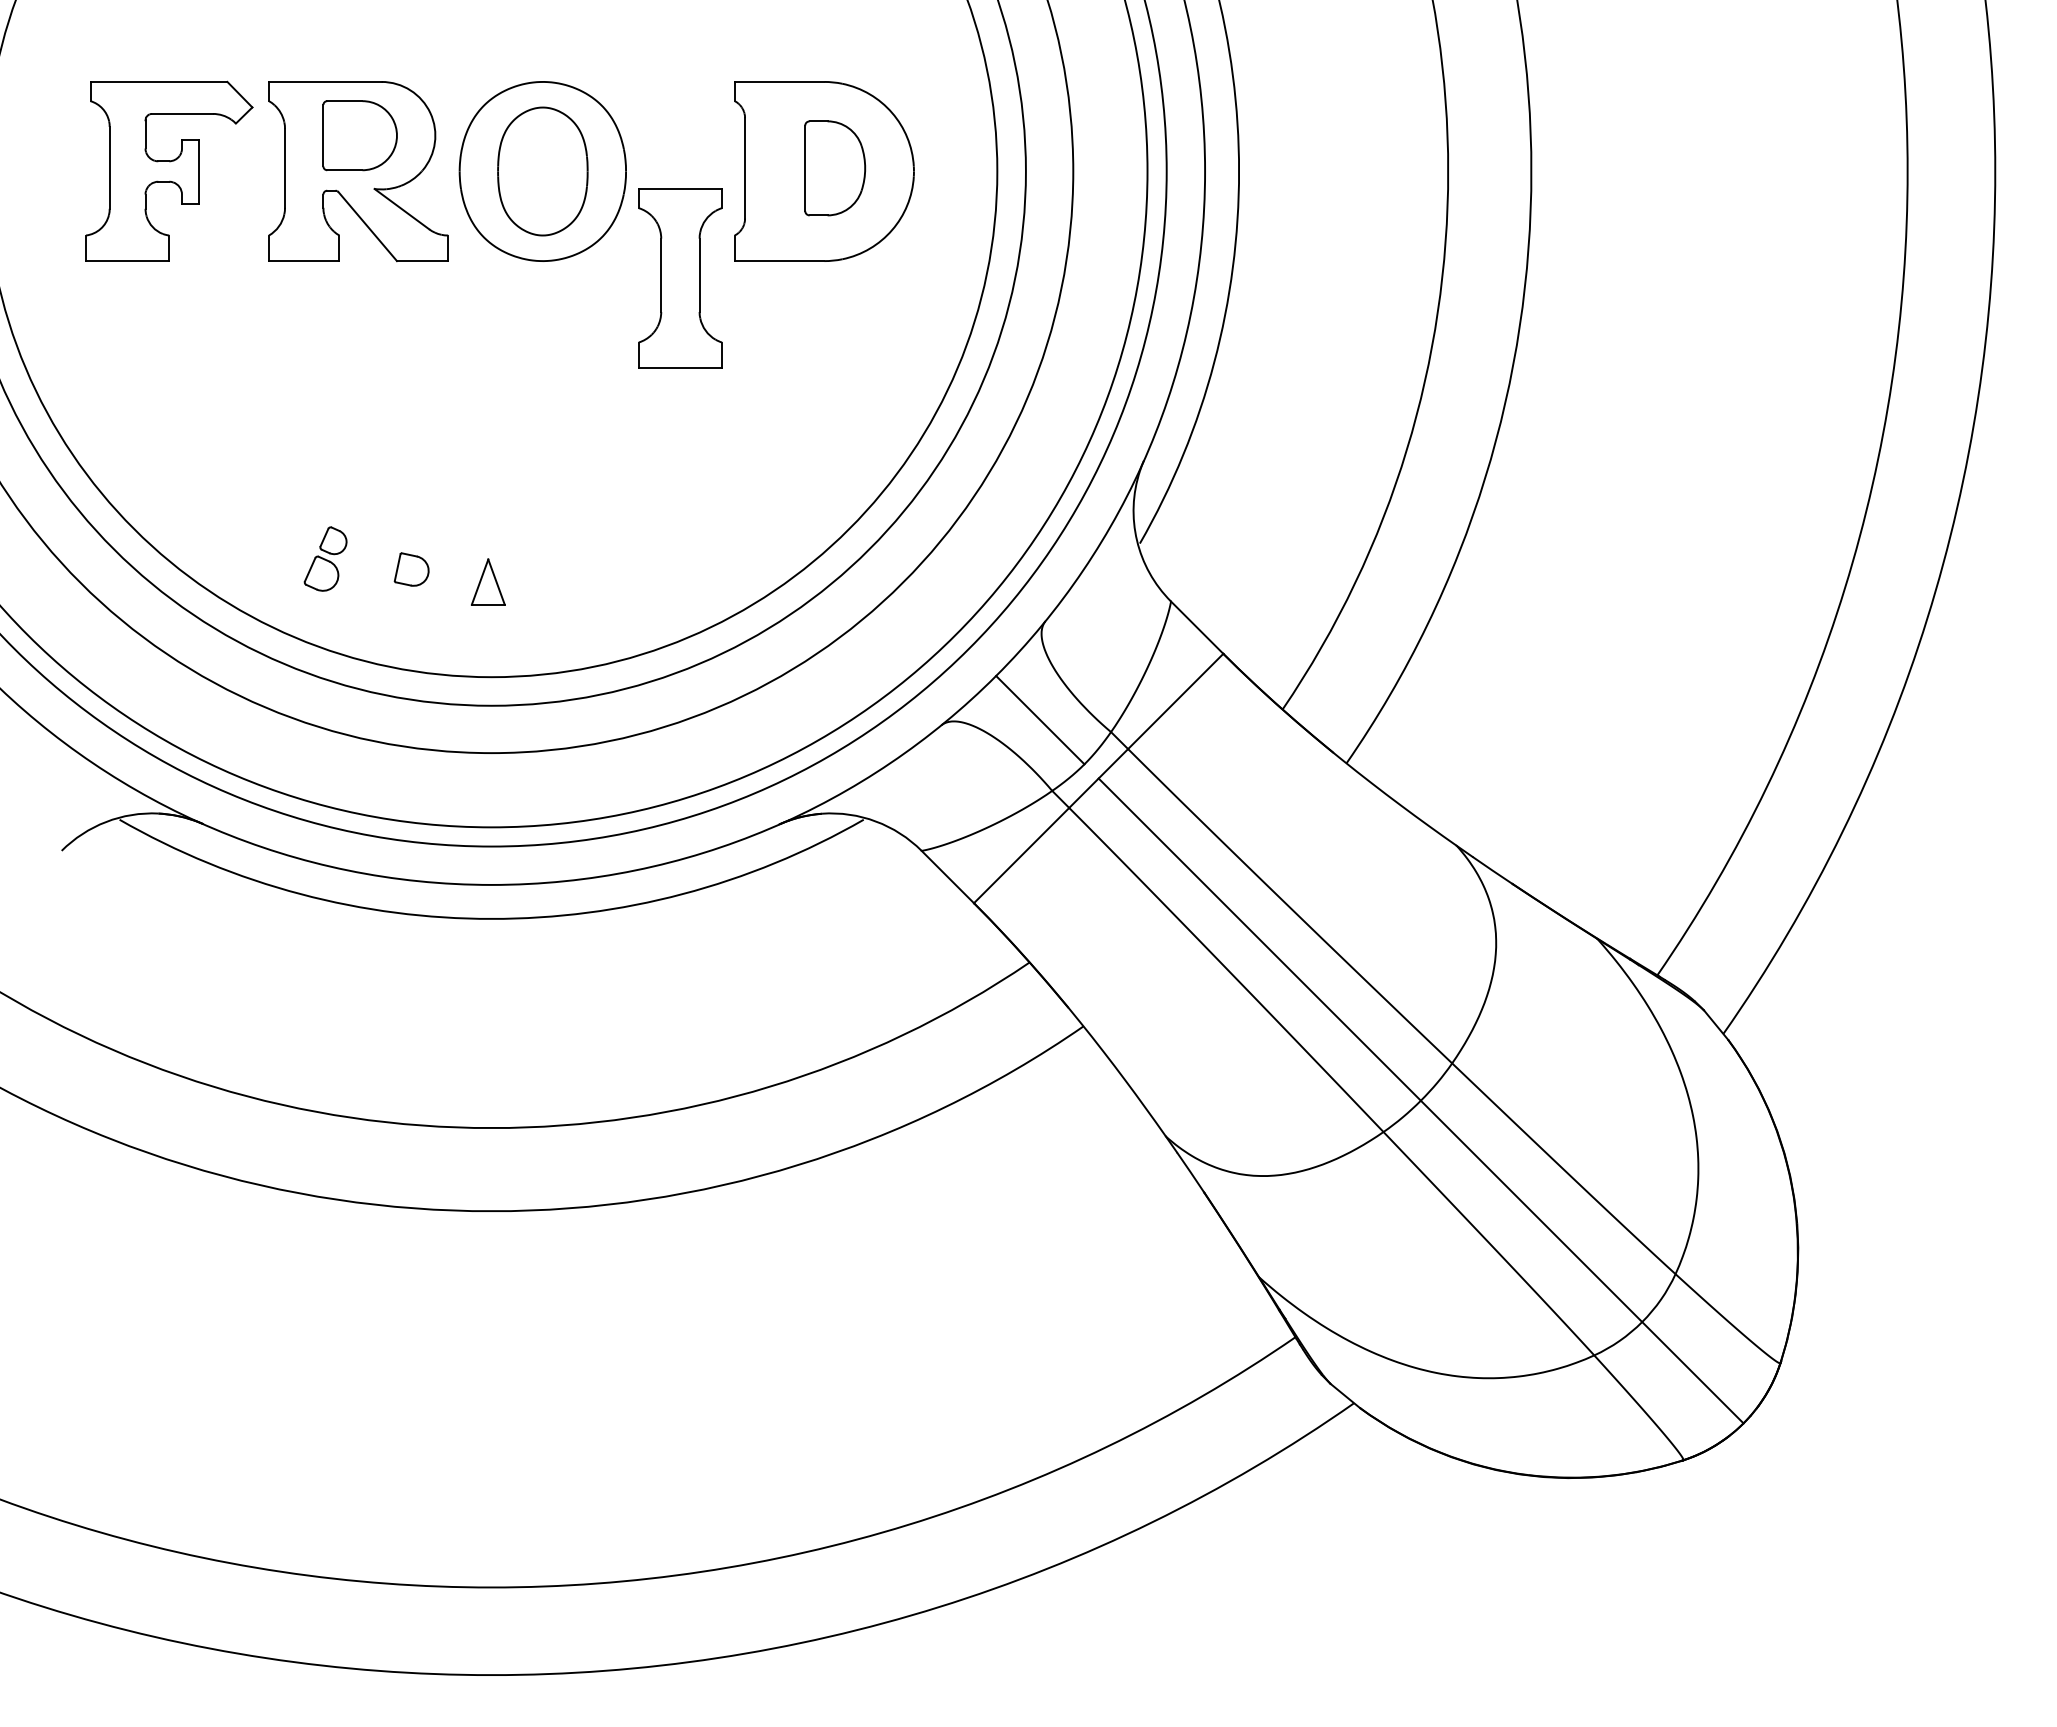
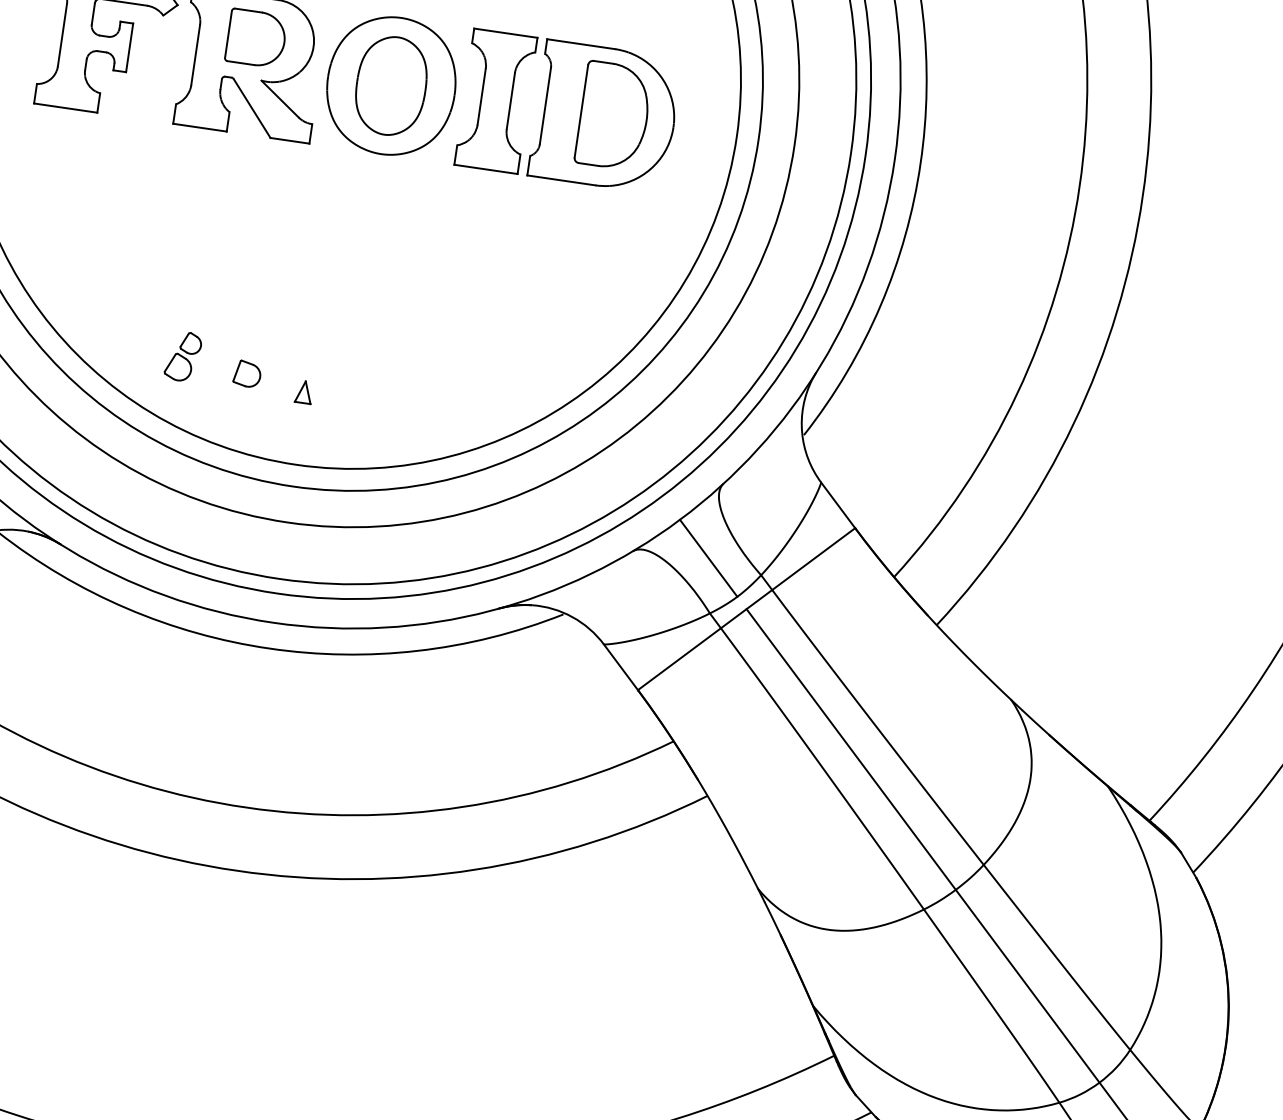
part: (834, 168) -> (613, 116), size x1.43
part: (680, 278) -> (495, 101), moved
part: (487, 582) -> (303, 392), size x0.62

